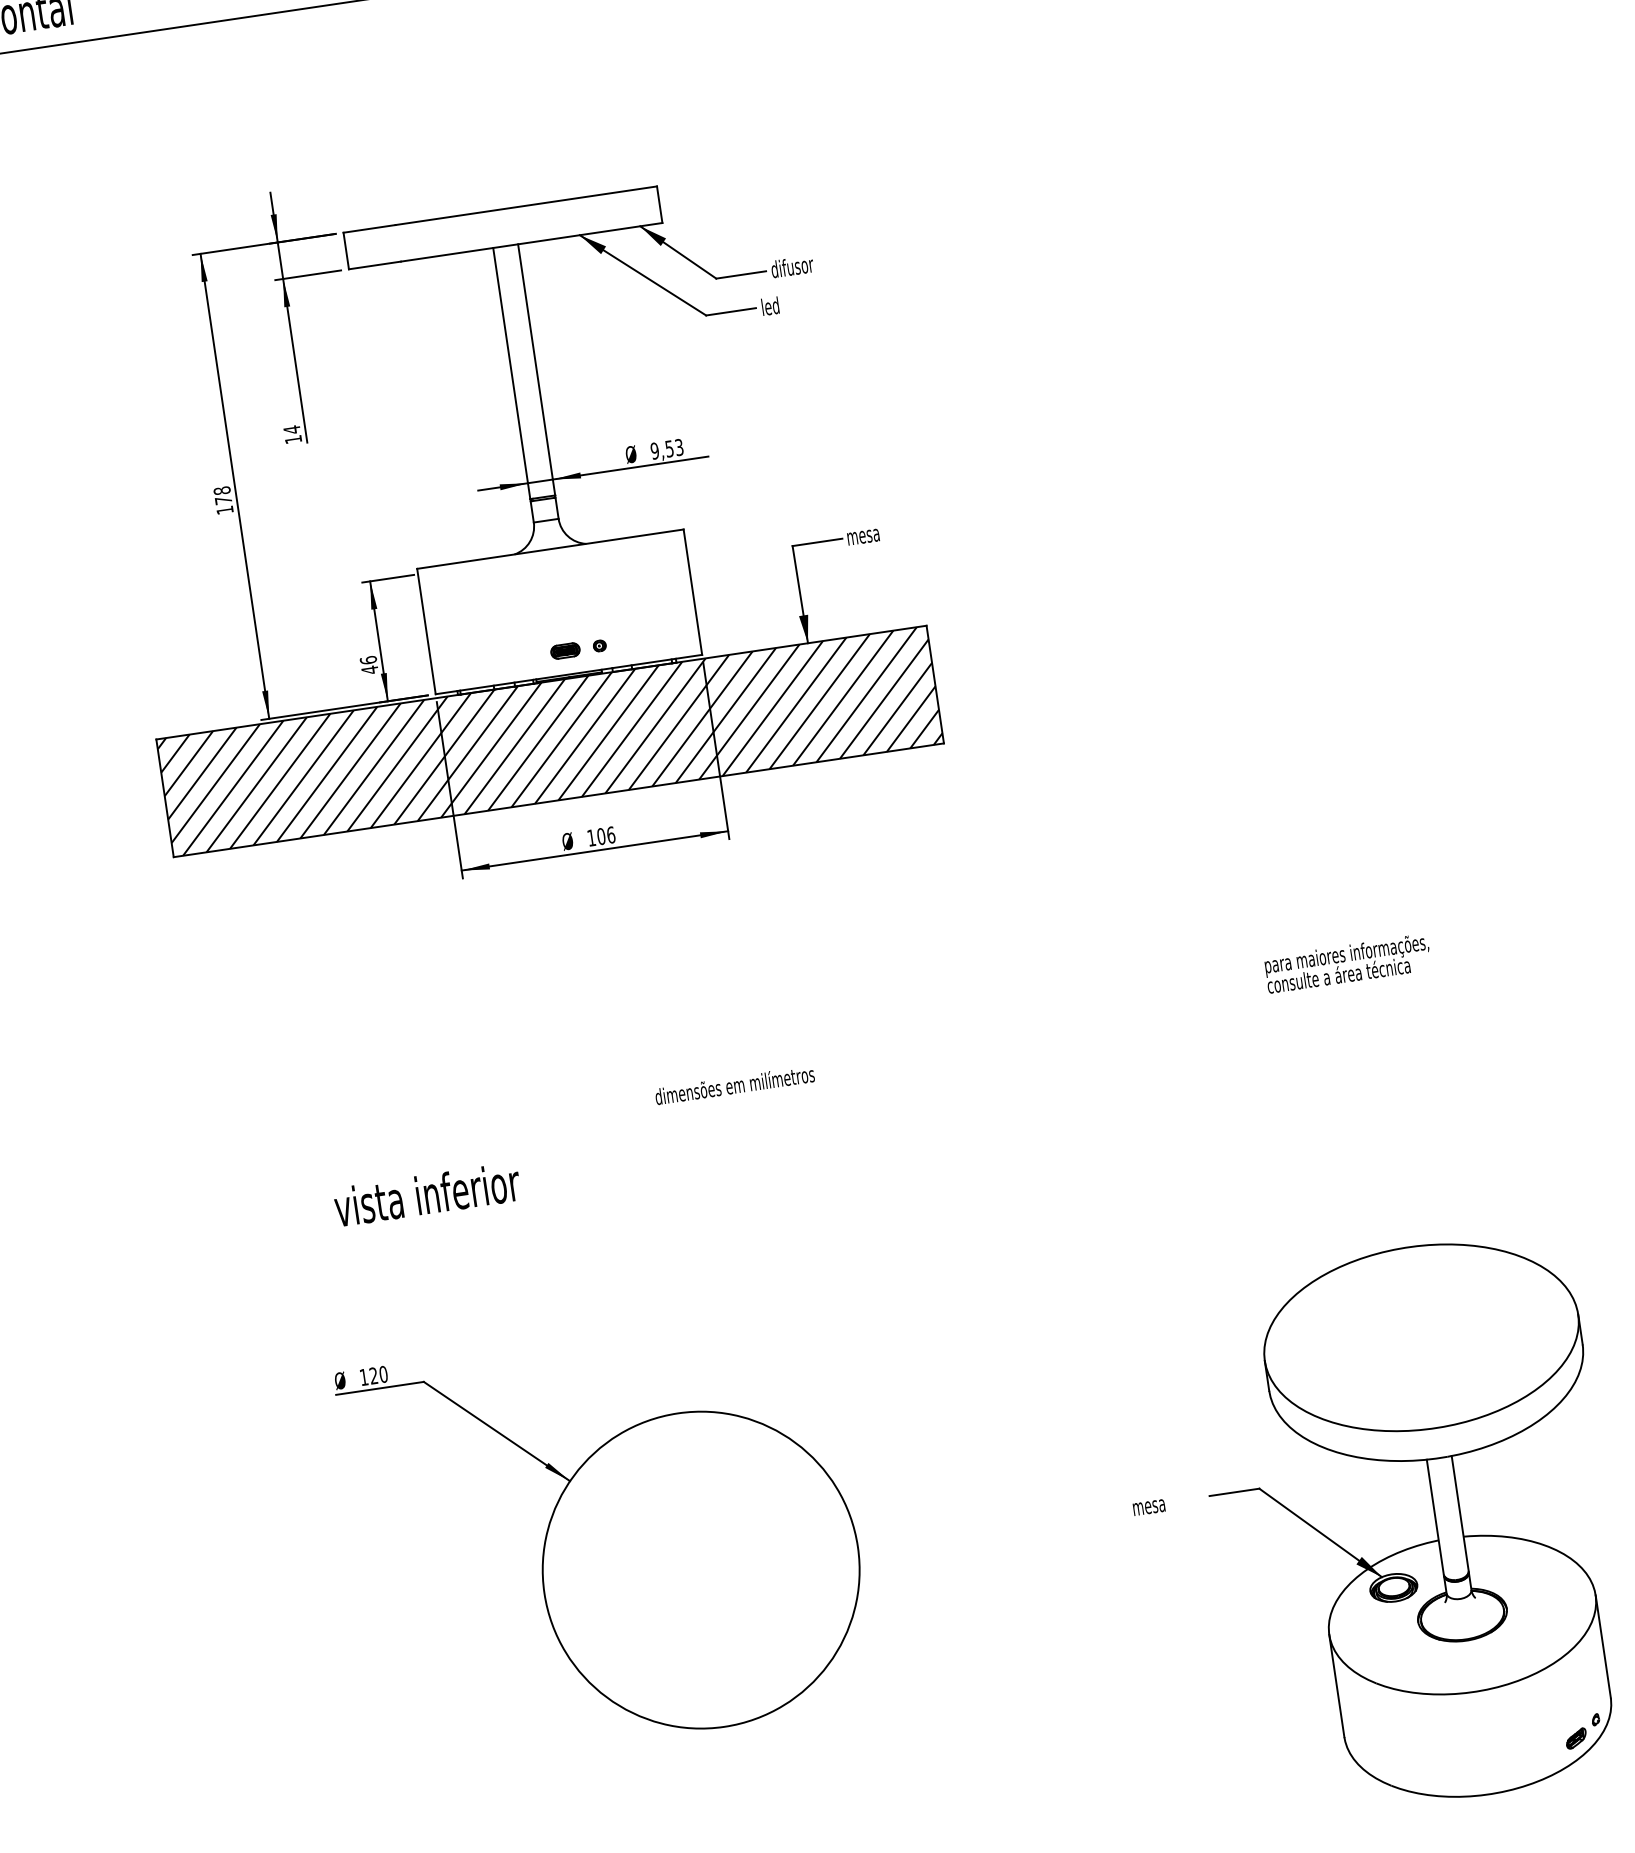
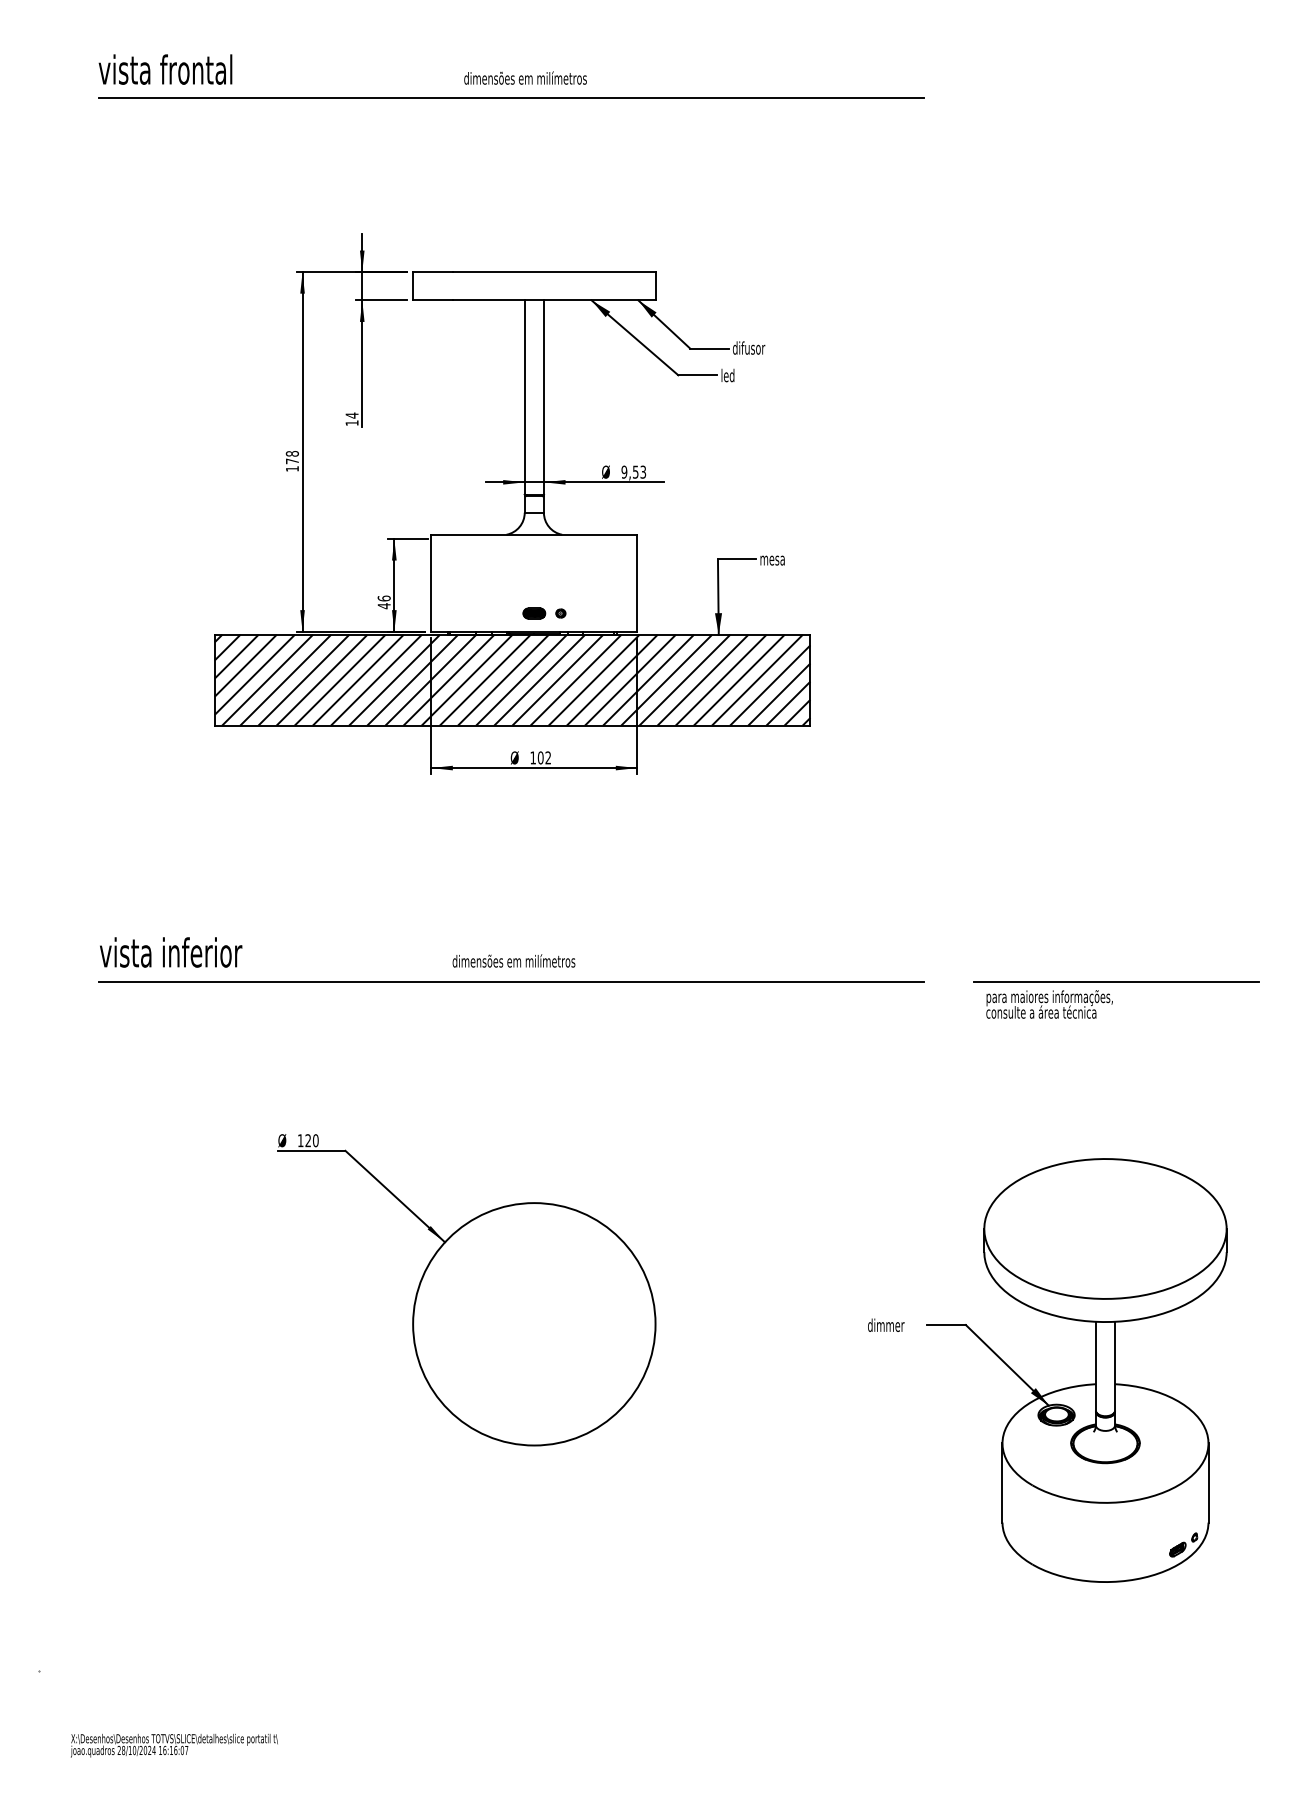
text: (611, 834) -> (548, 757), 106 -> 102
text: (1347, 963) -> (1049, 1004), moved
line: (1388, 1015) -> (1116, 981), added
text: (734, 1084) -> (513, 960), moved
line: (606, 1131) -> (511, 981), added
text: (427, 1194) -> (171, 952), moved
text: (1156, 1503) -> (886, 1324), mesa -> dimmer

